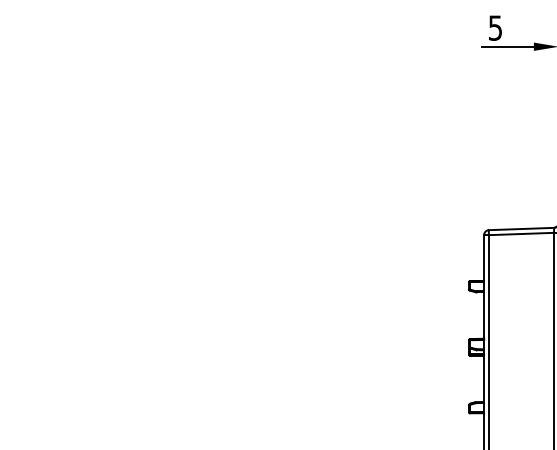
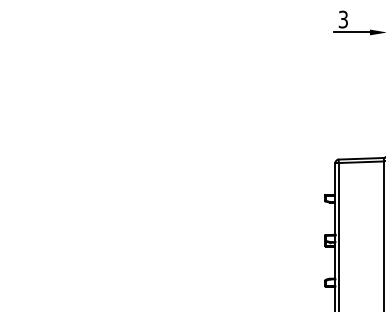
text: (495, 26) -> (343, 18), 5 -> 3

